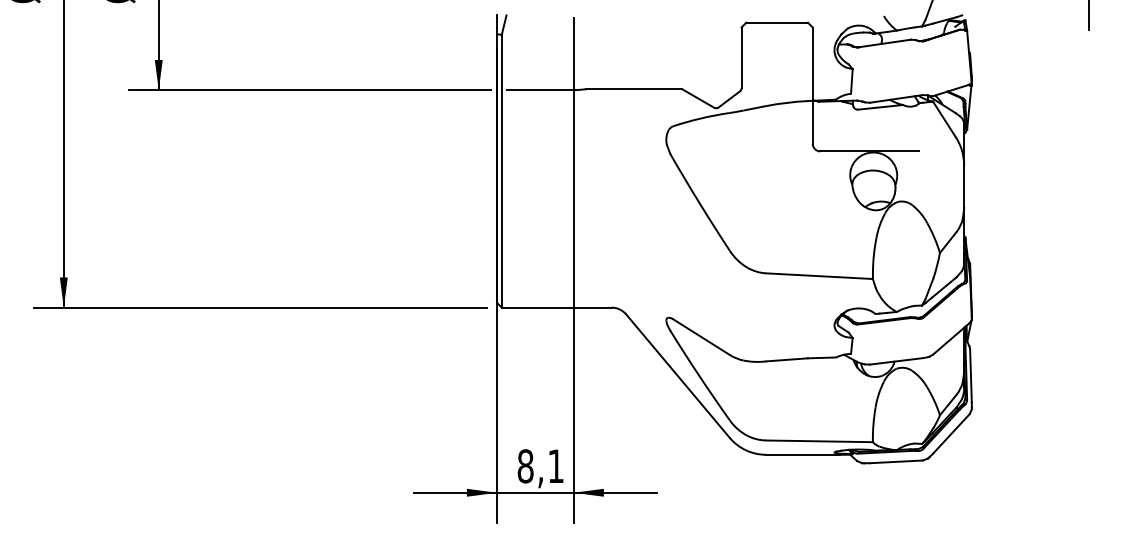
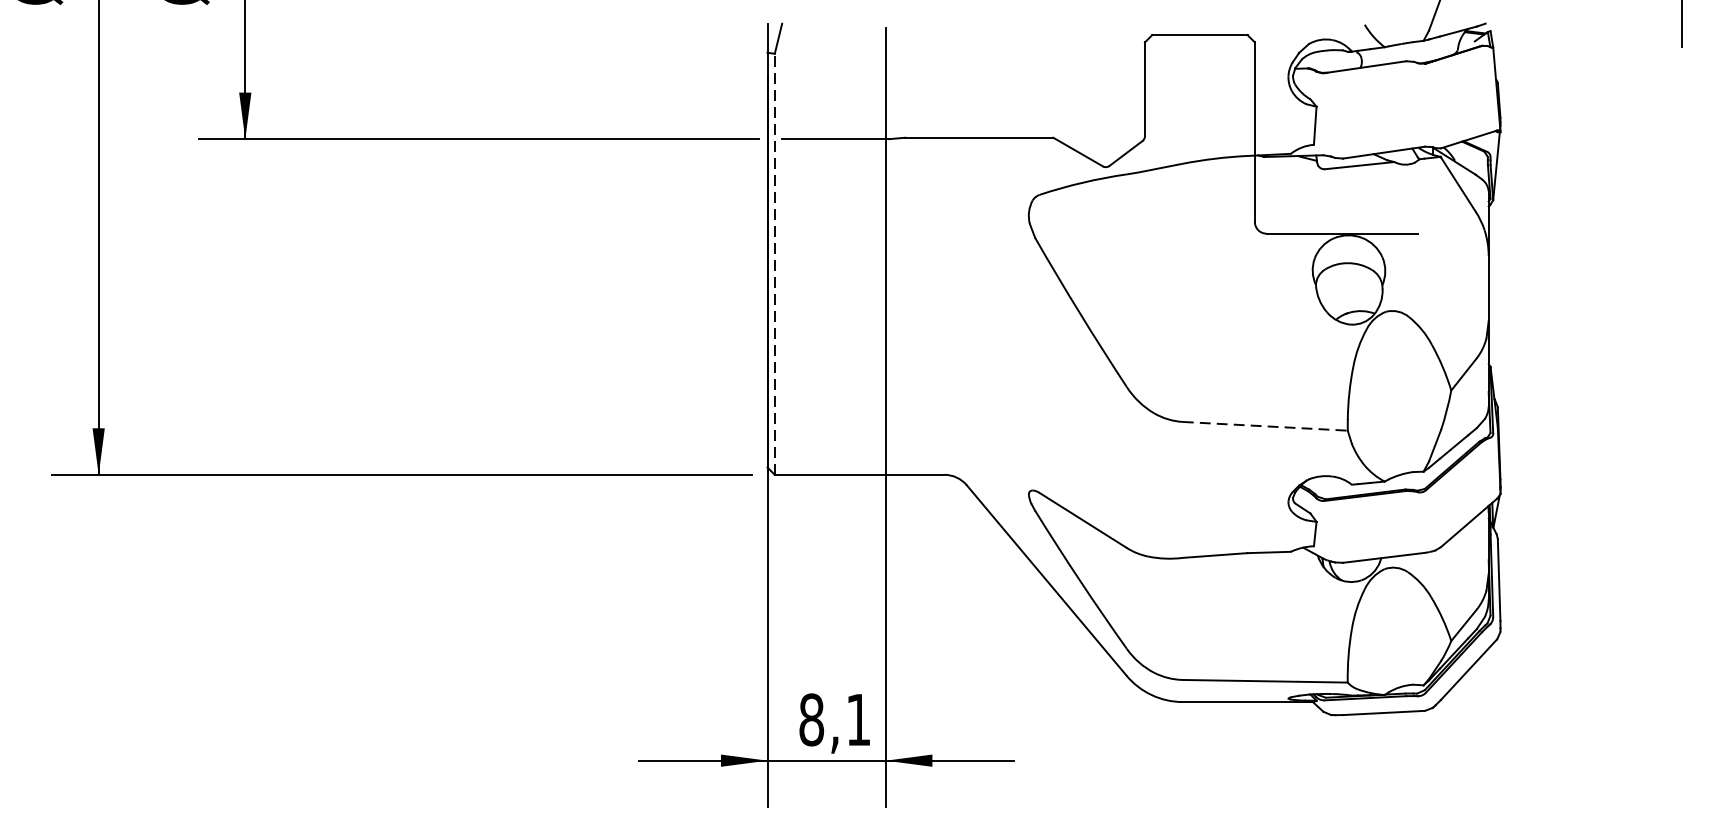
line: (501, 170) -> (774, 263), solid -> dashed
line: (820, 276) -> (1266, 426), solid -> dashed

